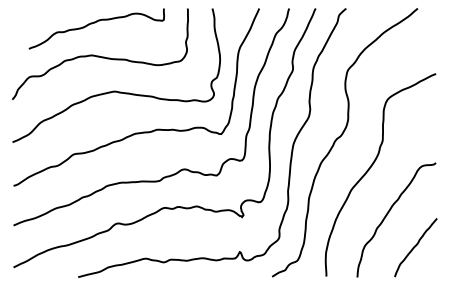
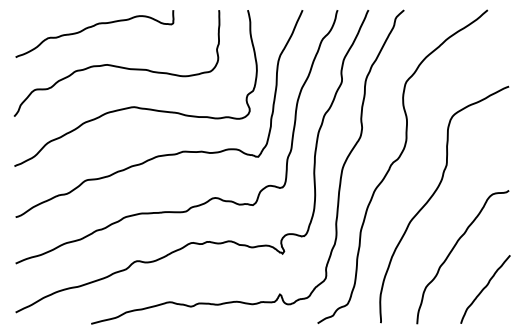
curve: (94, 23) -> (92, 27), moved

